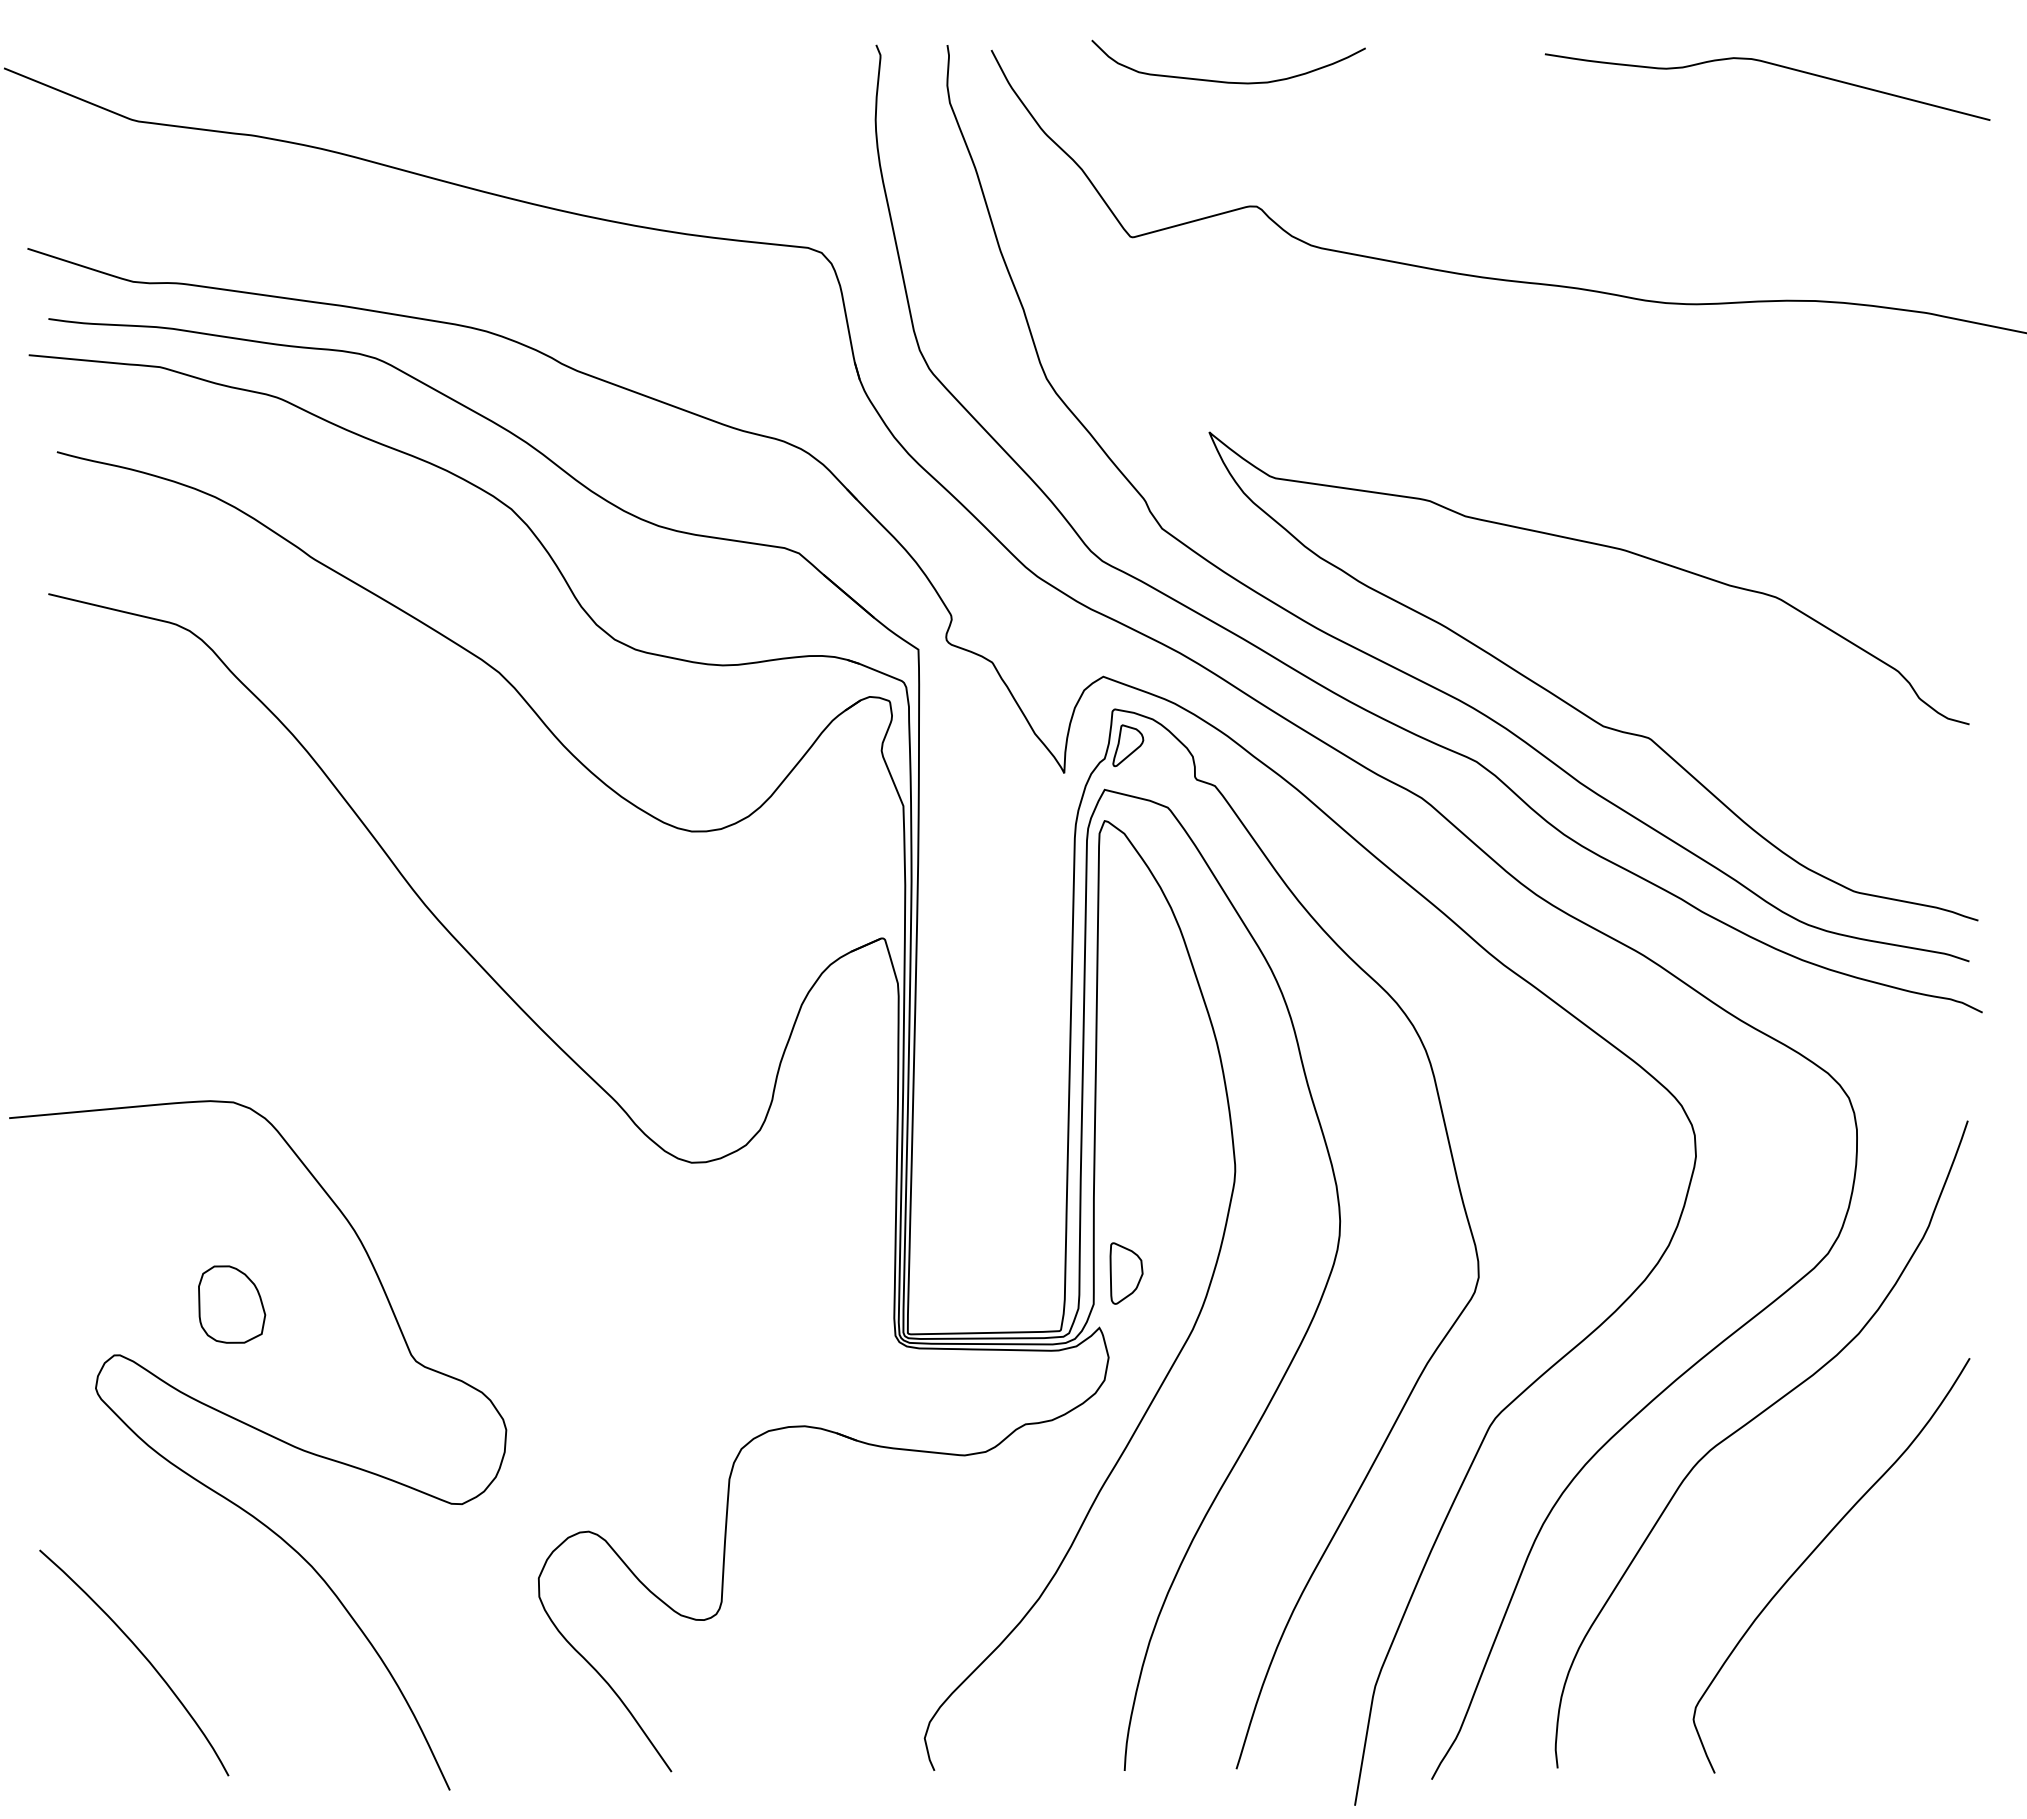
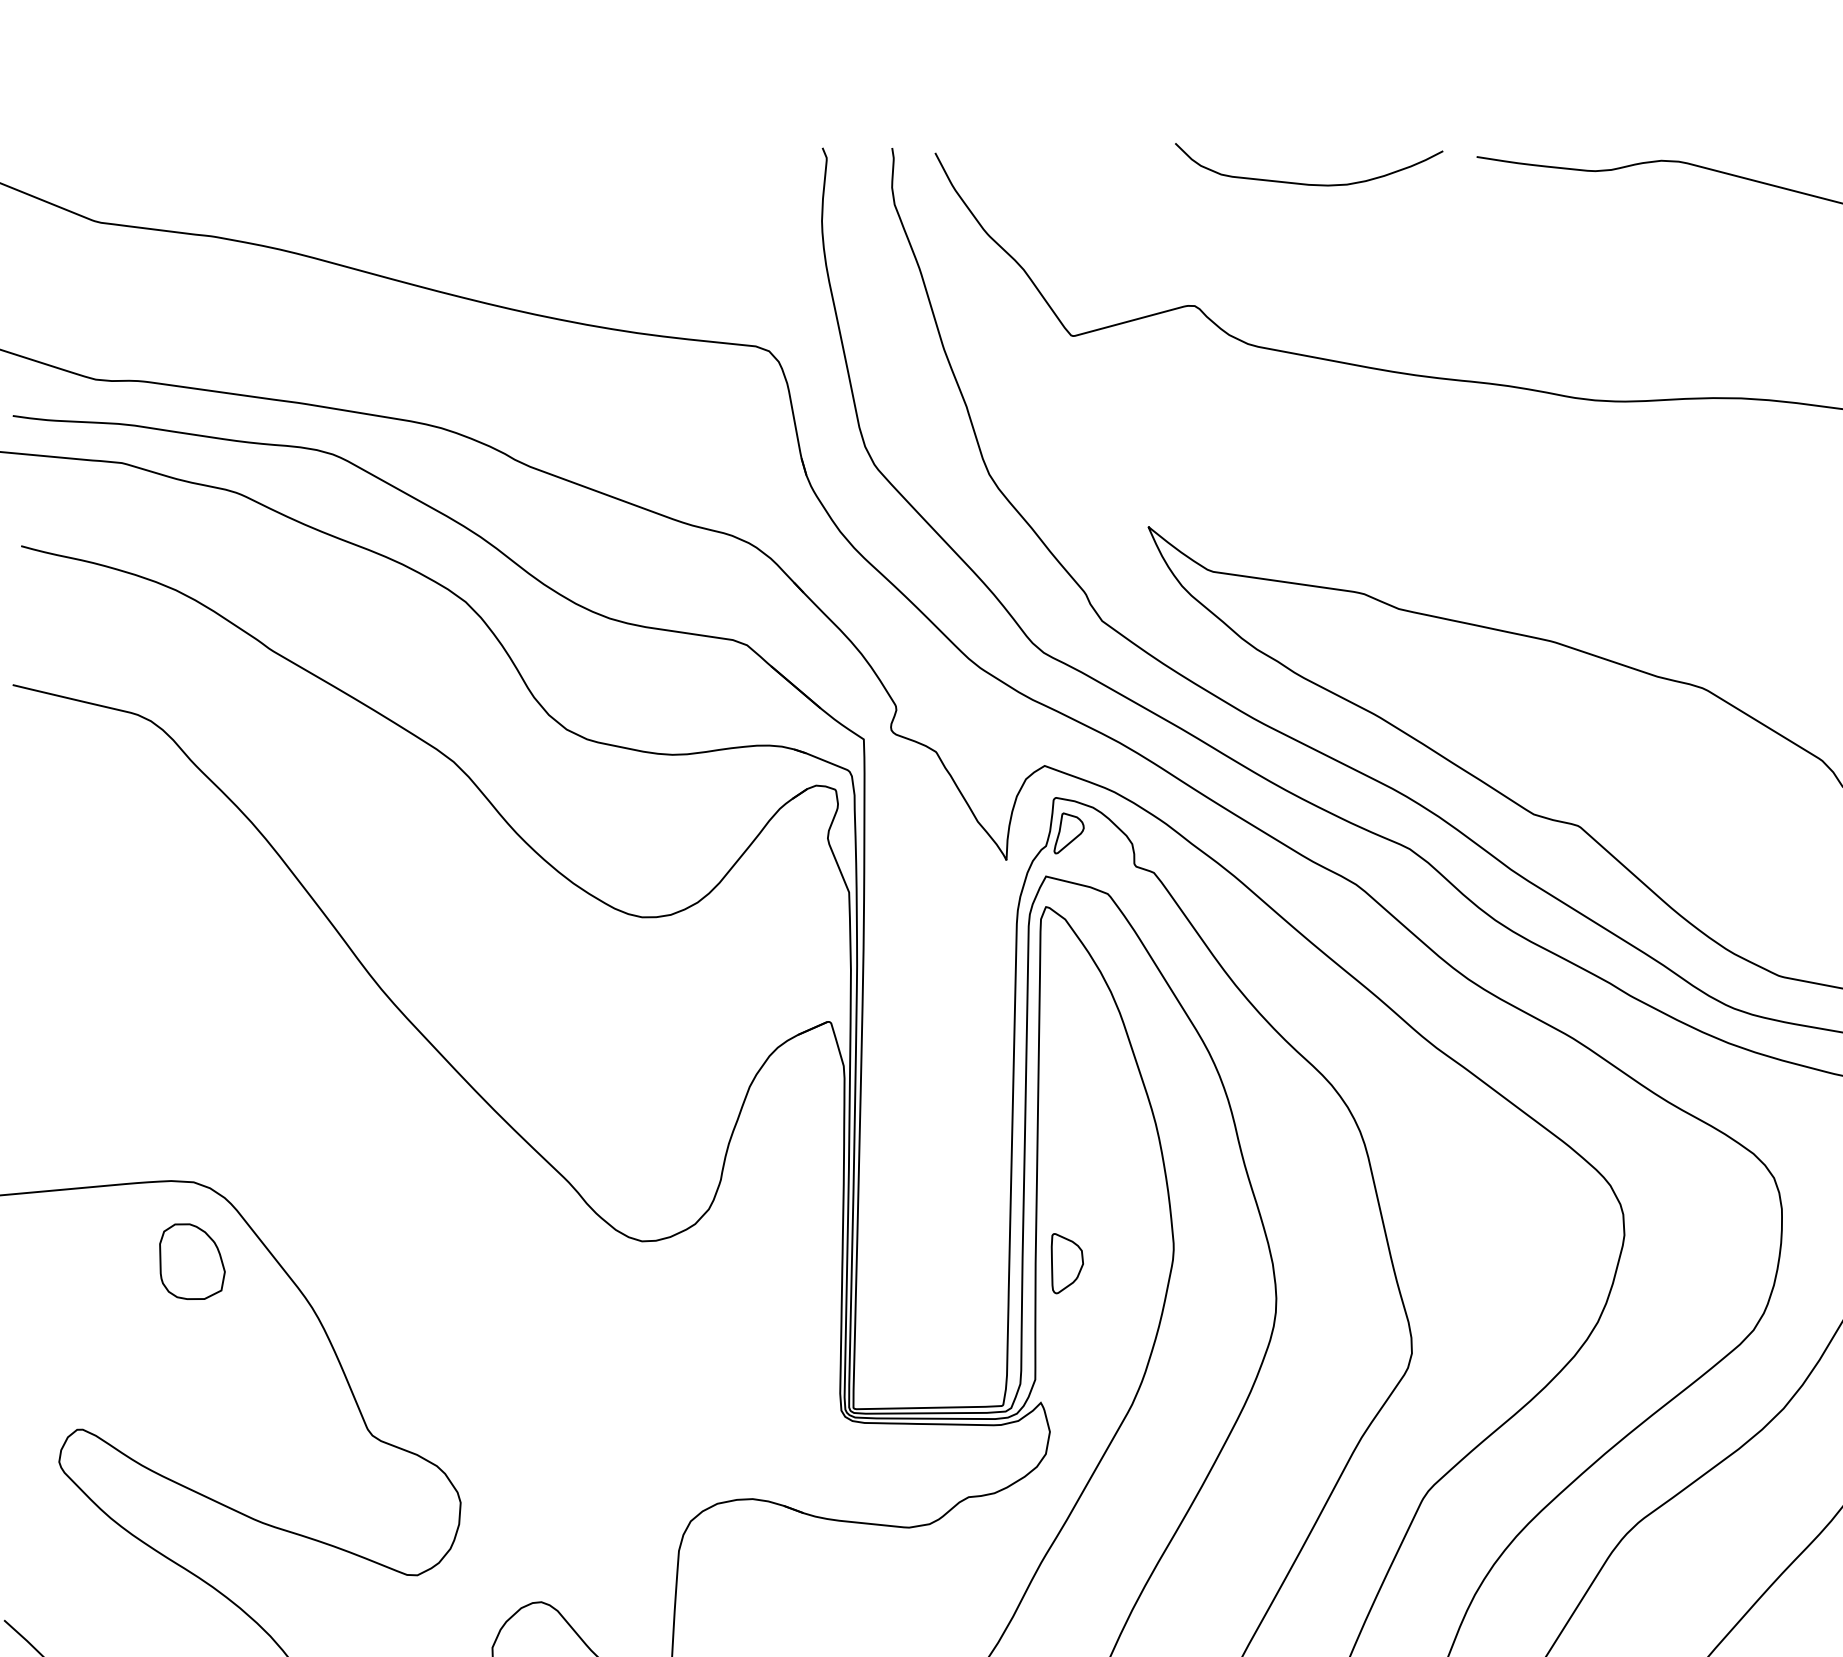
curve: (1228, 81) -> (1308, 183), moved
part: (1126, 1273) -> (1067, 1263), moved
part: (232, 1304) -> (192, 1261), moved

